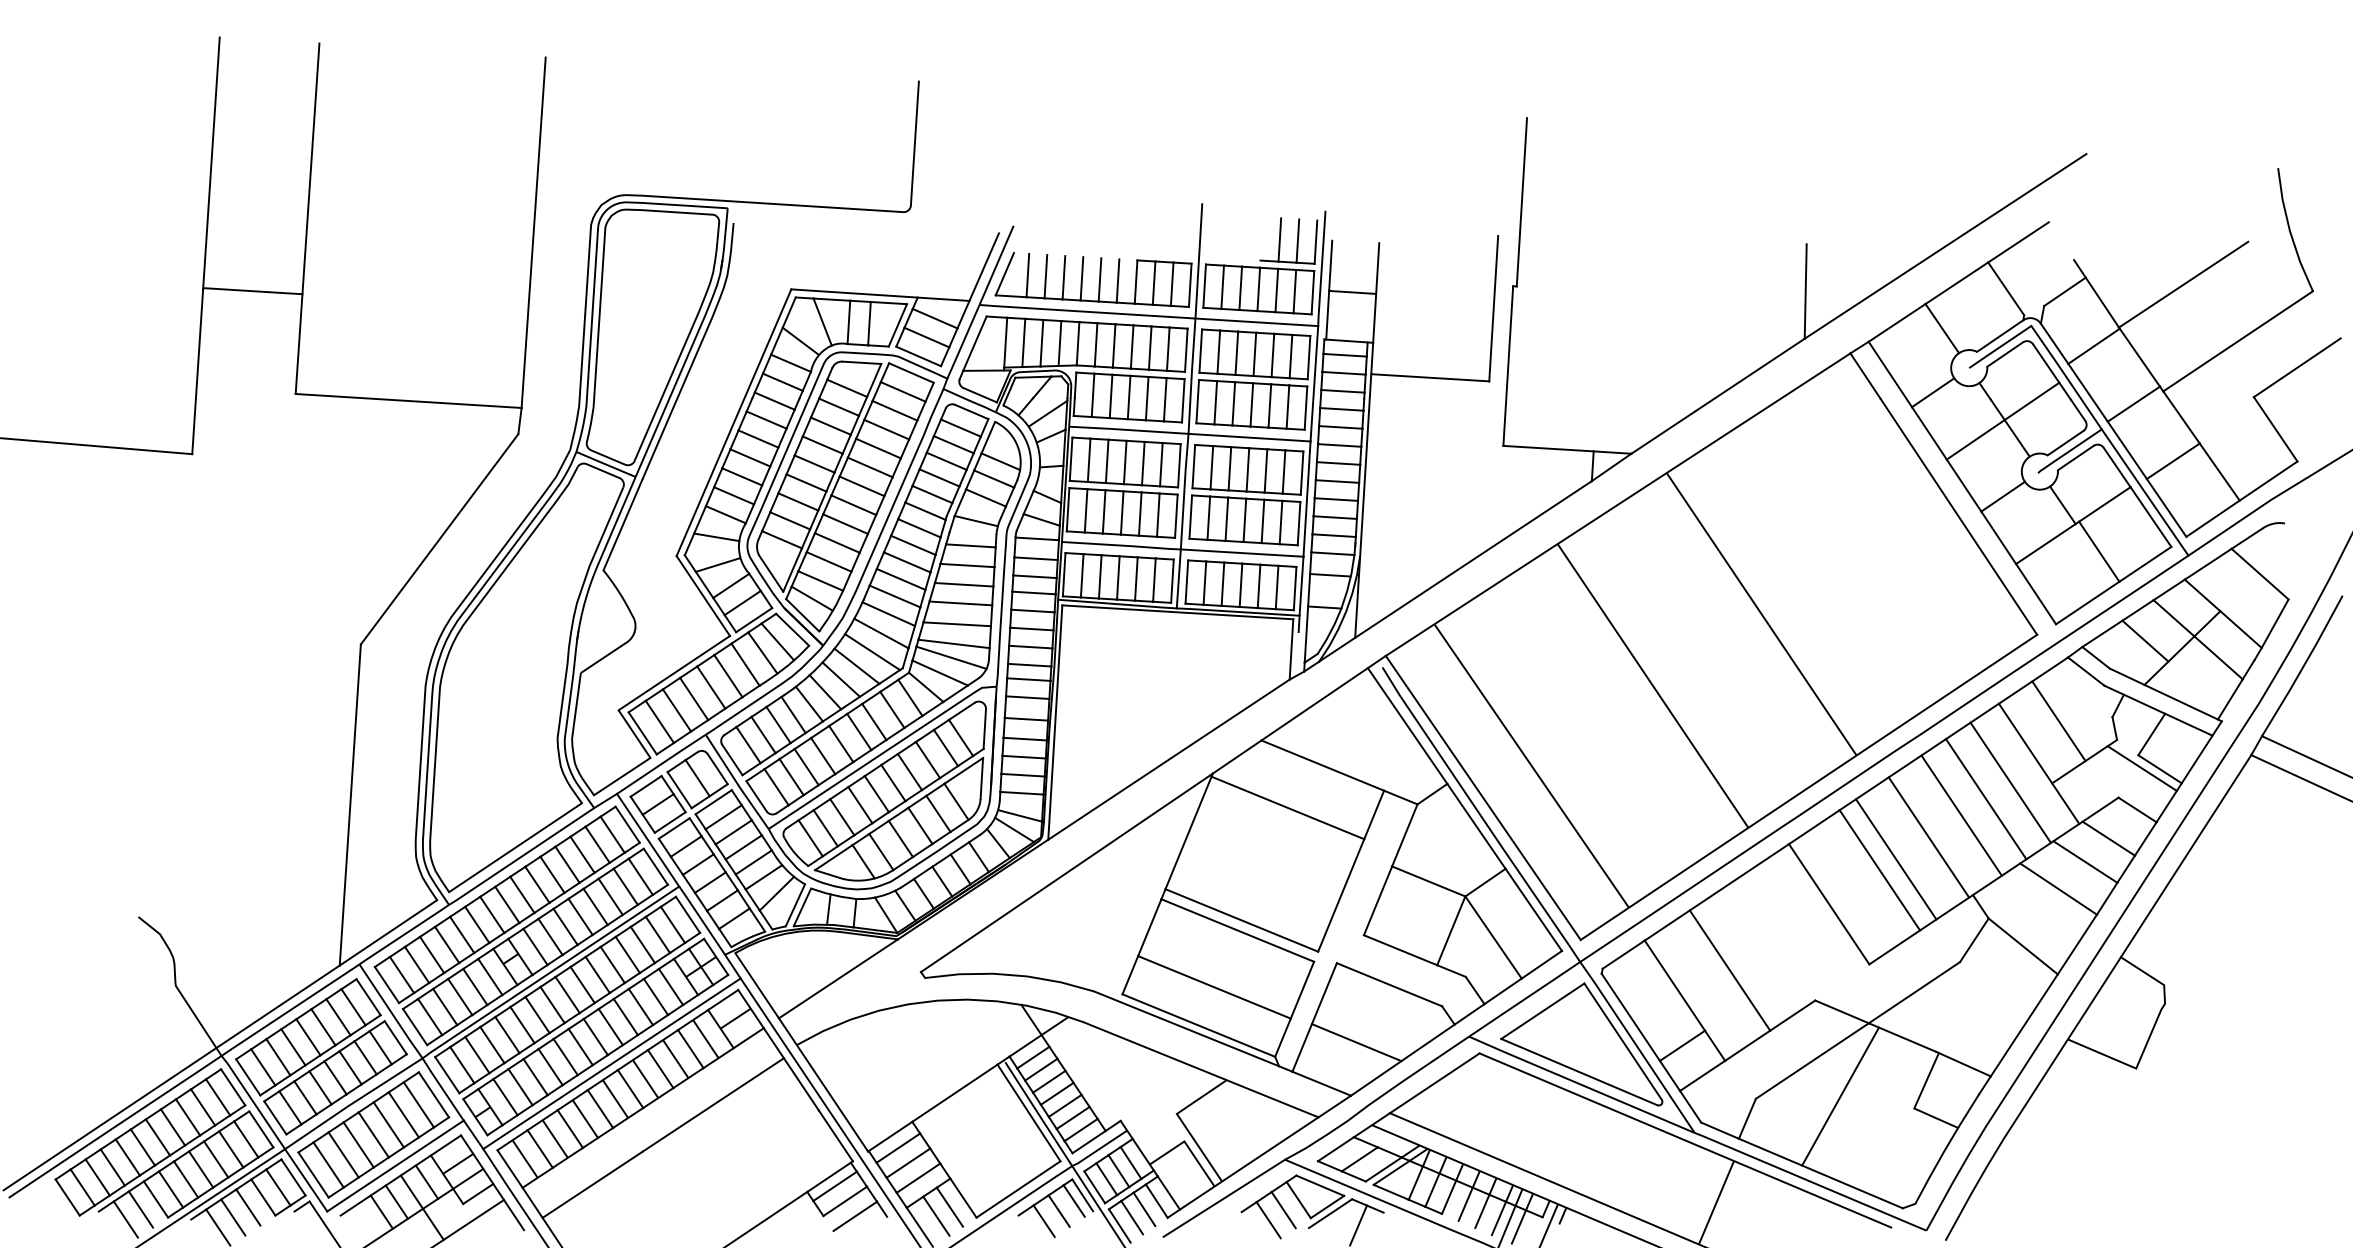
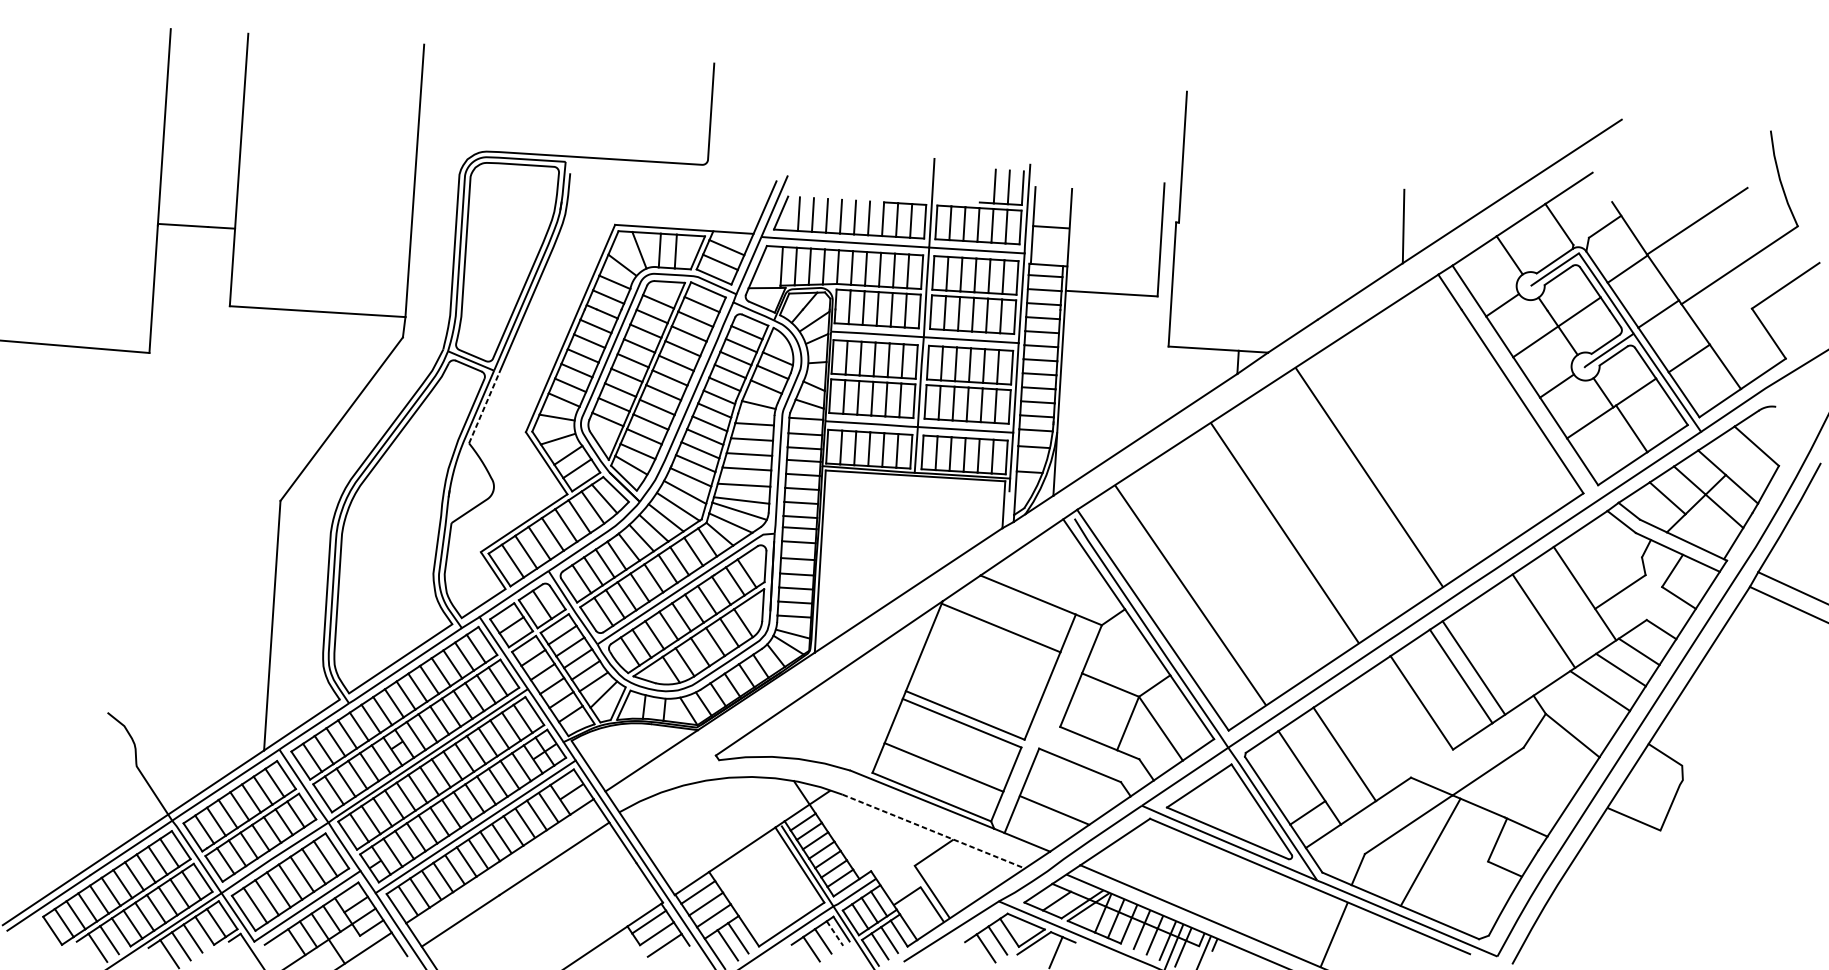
line: (623, 524) -> (484, 407), solid -> dashed
line: (2058, 721) -> (1600, 560), removed
line: (2141, 768) -> (1664, 597), removed
line: (2010, 782) -> (1562, 608), removed
line: (1961, 815) -> (1524, 633), removed
line: (1928, 837) -> (1499, 650), removed
line: (1201, 1070) -> (933, 832), solid -> dashed
line: (1074, 1201) -> (835, 933), solid -> dashed

